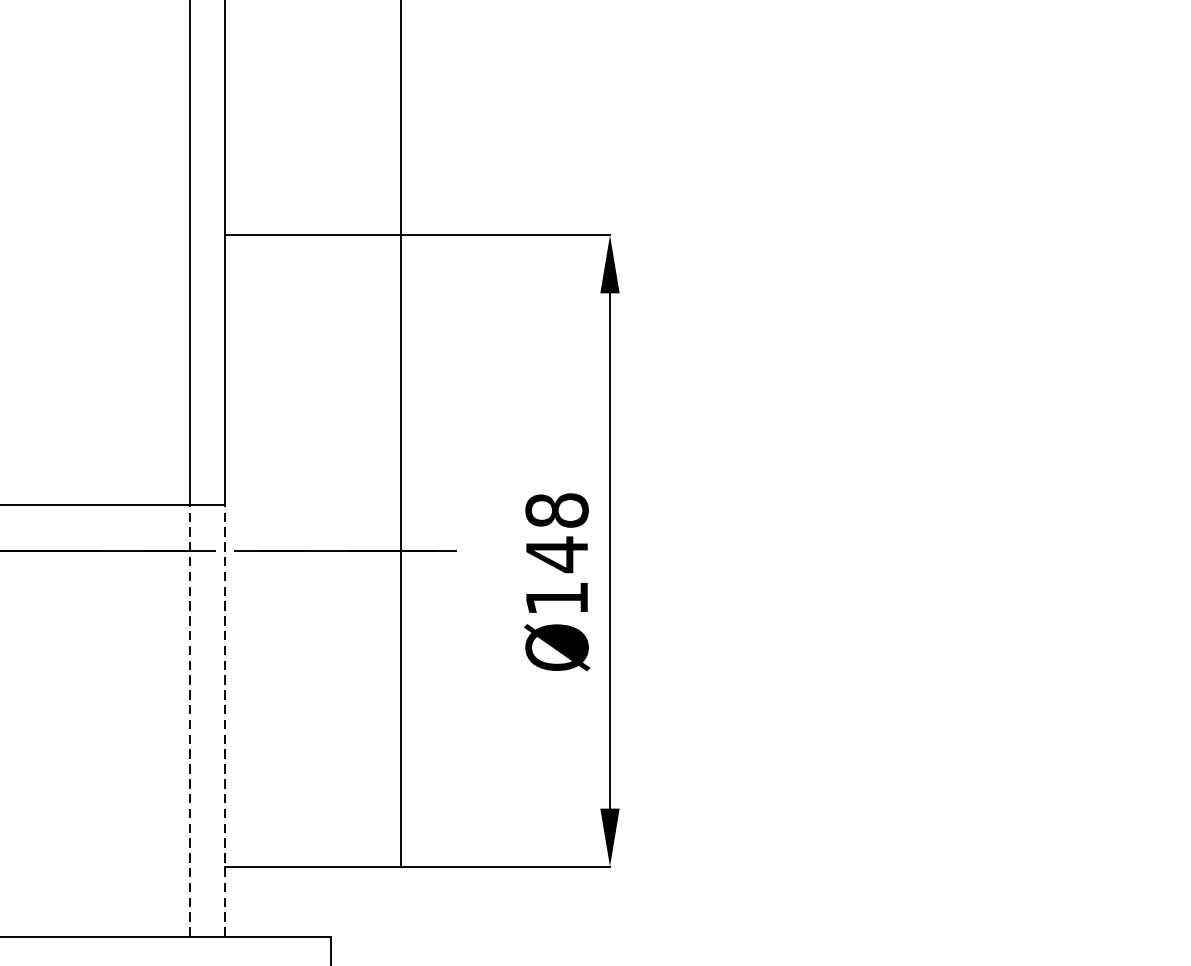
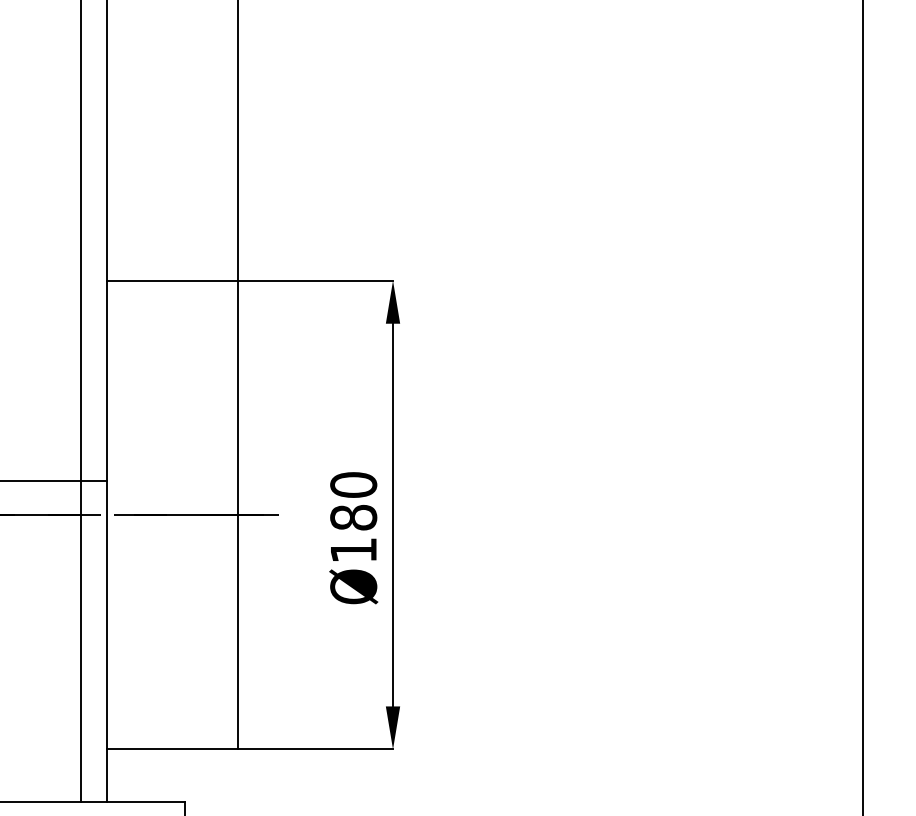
text: (556, 532) -> (353, 501), Ø148 -> Ø180
line: (190, 719) -> (81, 640), dashed -> solid
line: (225, 719) -> (107, 640), dashed -> solid

